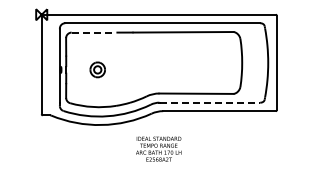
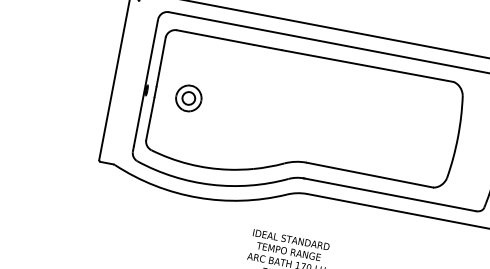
line: (94, 32) -> (215, 37), dashed -> solid
part: (97, 69) -> (188, 97), moved
line: (210, 102) -> (391, 194), dashed -> solid

